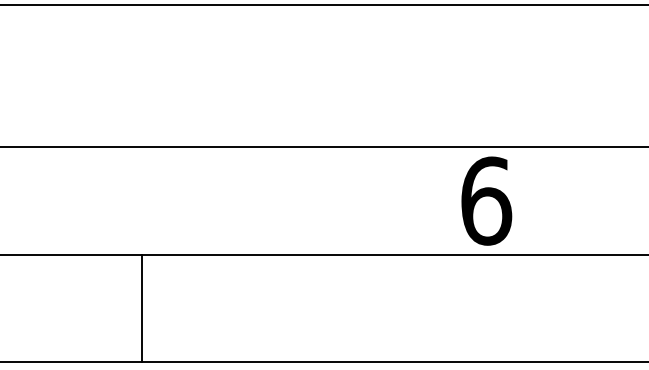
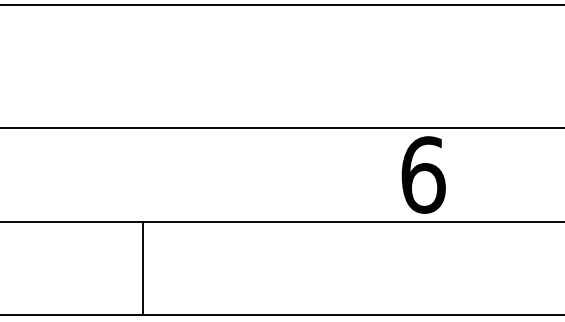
line: (141, 308) -> (142, 268), moved

